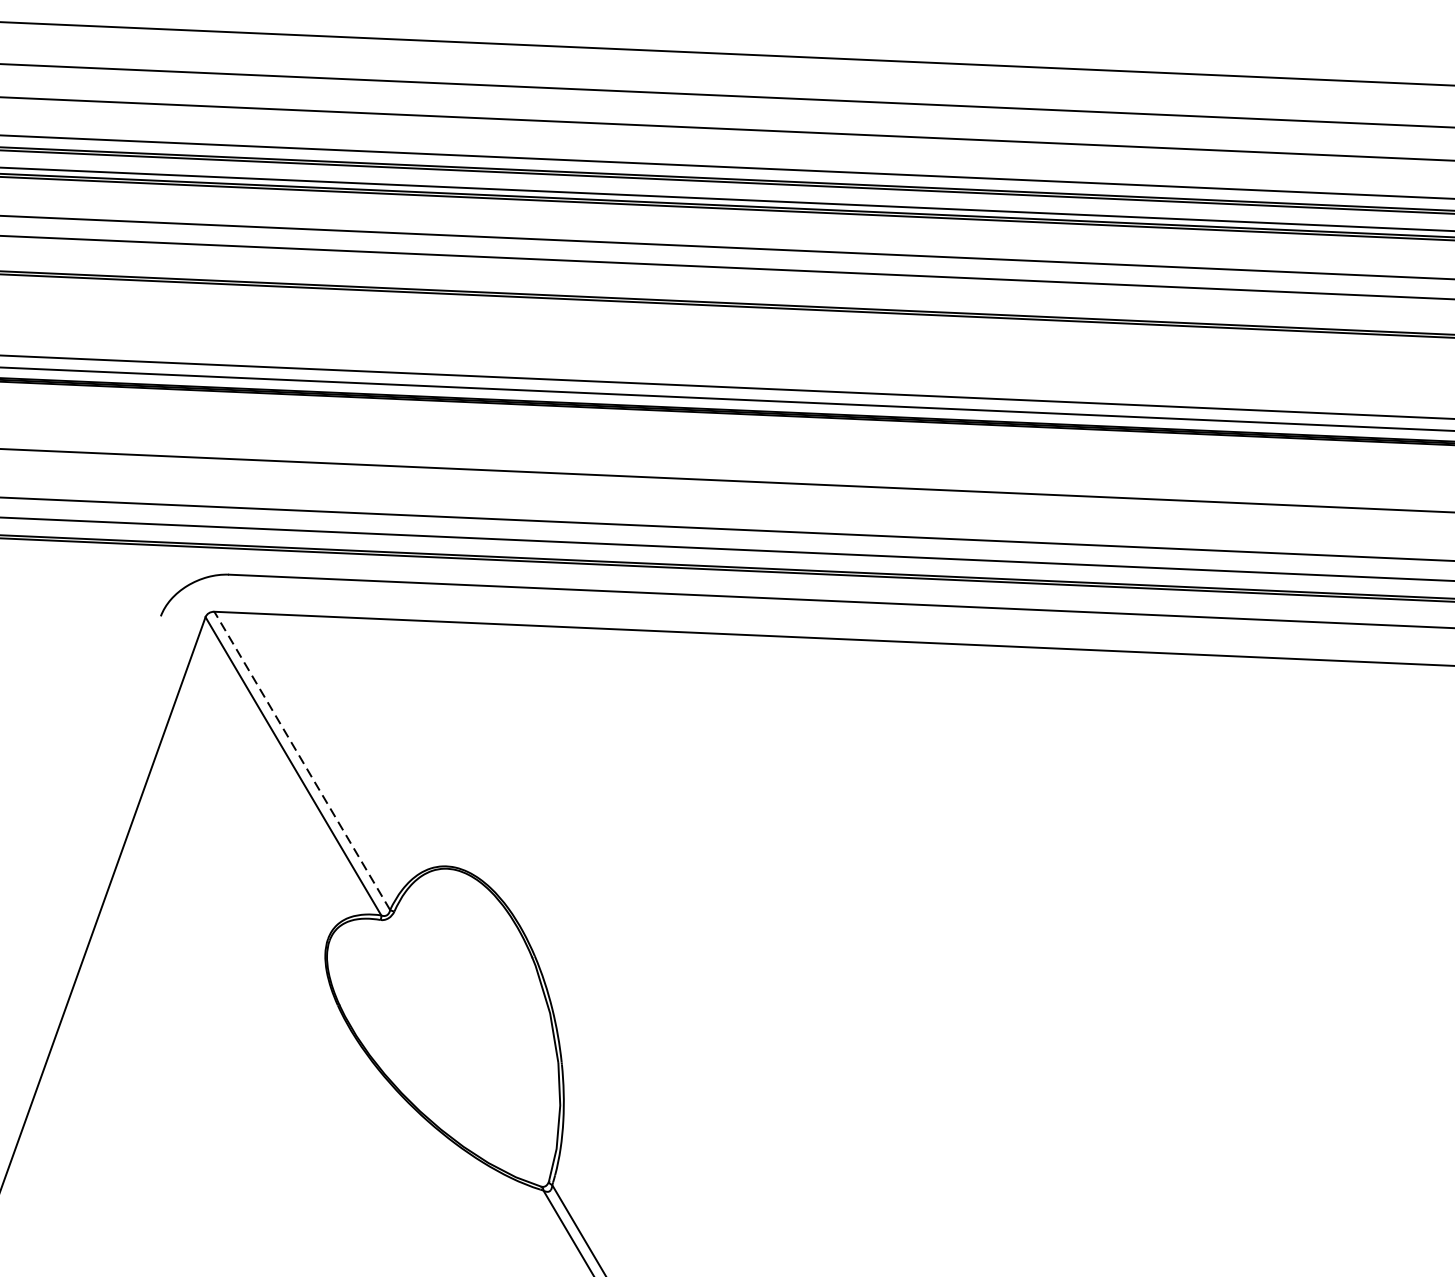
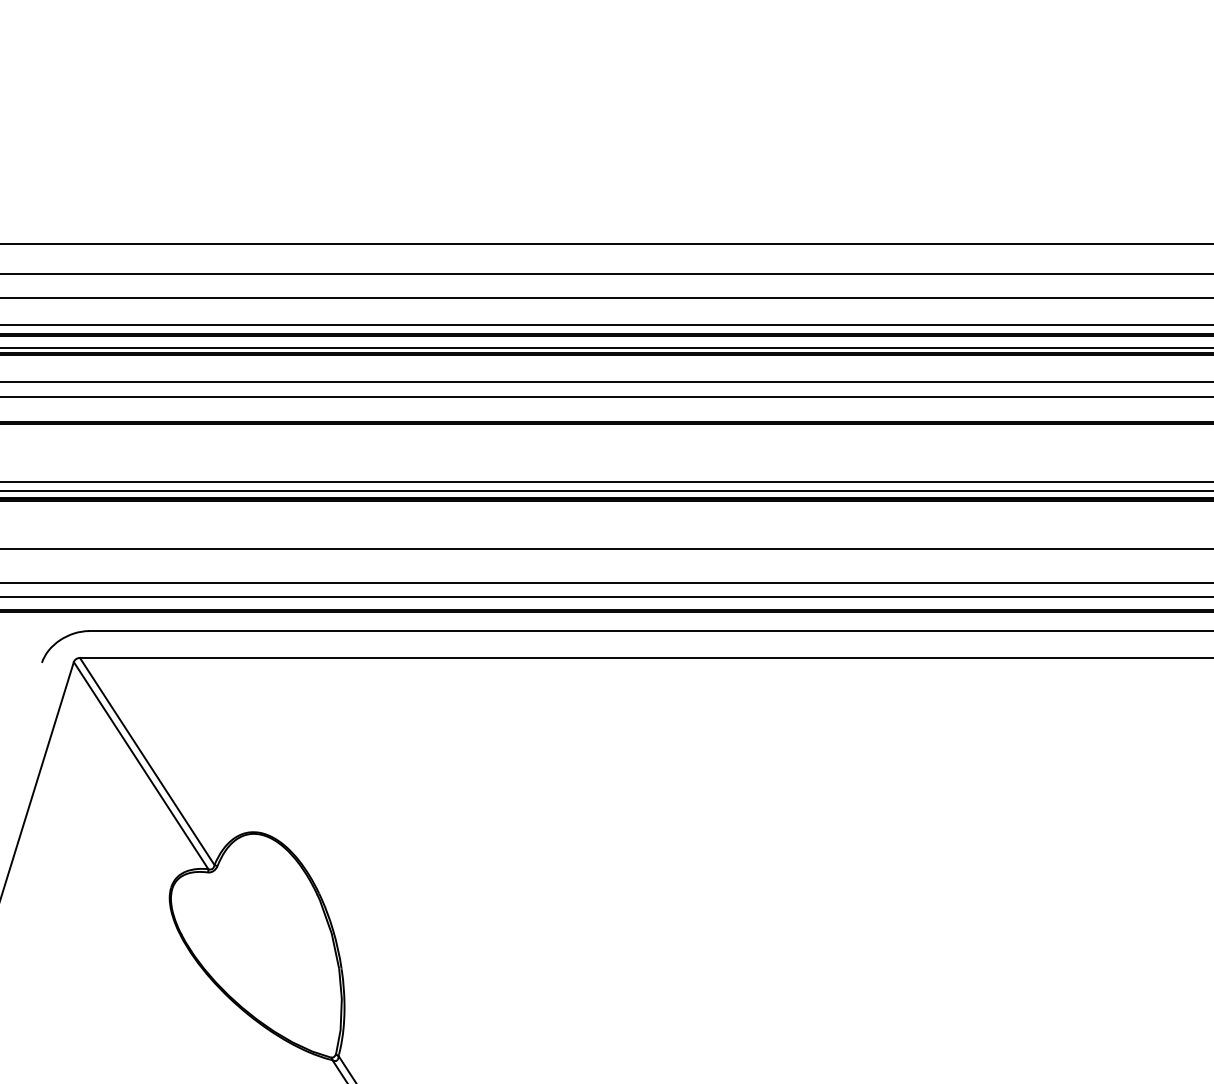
line: (301, 760) -> (146, 761), dashed -> solid

